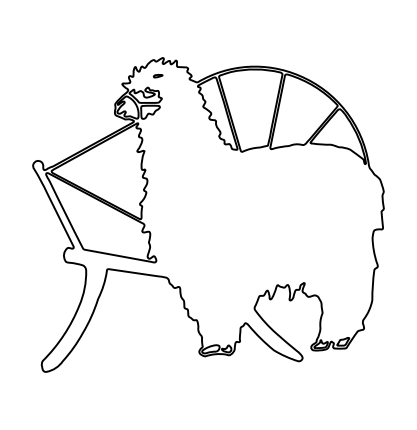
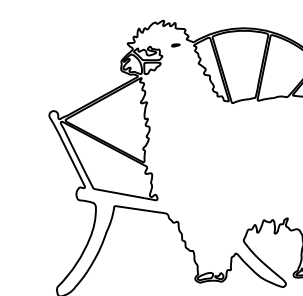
part: (158, 76) -> (176, 45), moved

